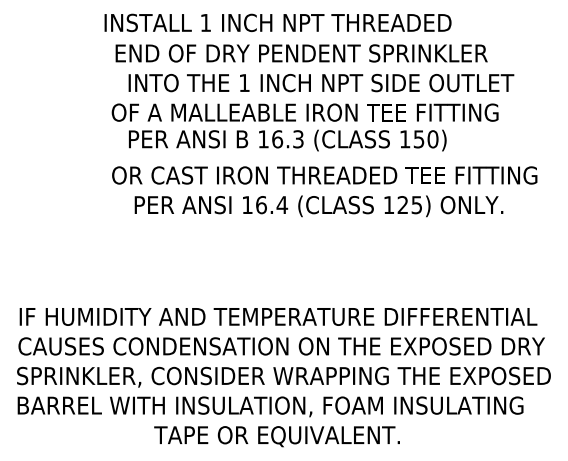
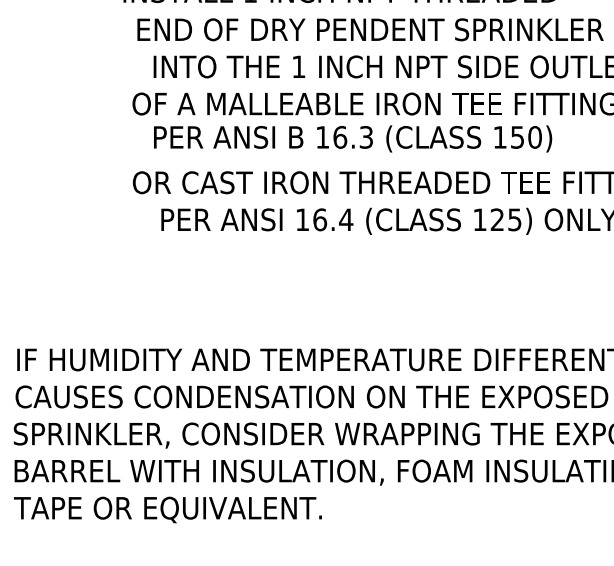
text: (276, 436) -> (167, 509), moved

